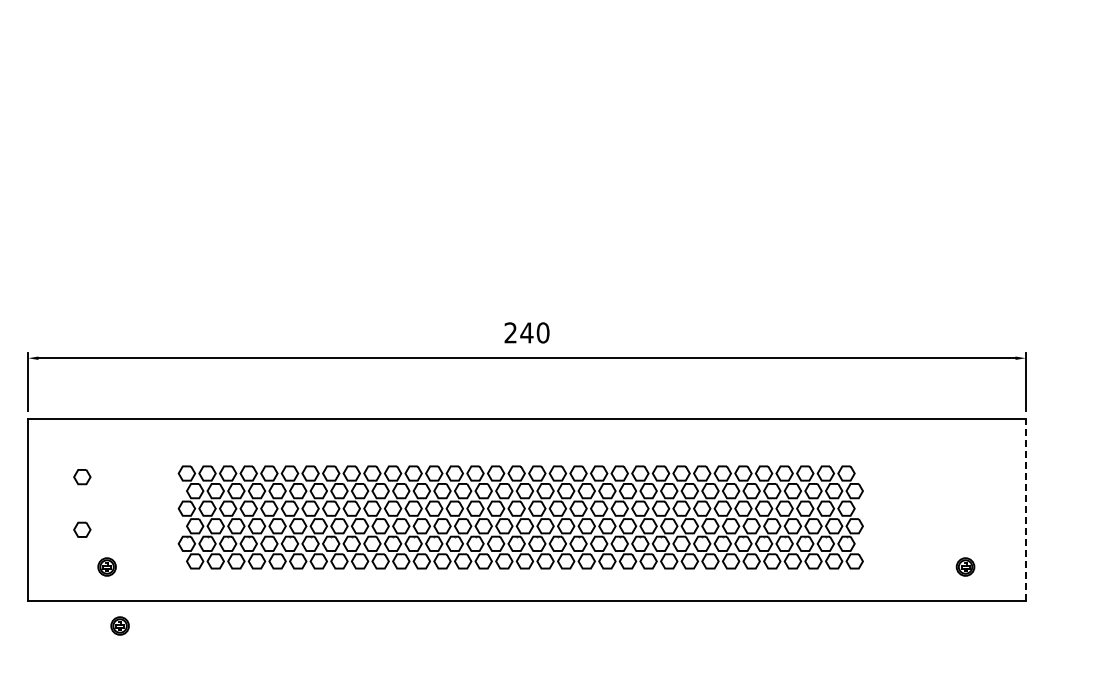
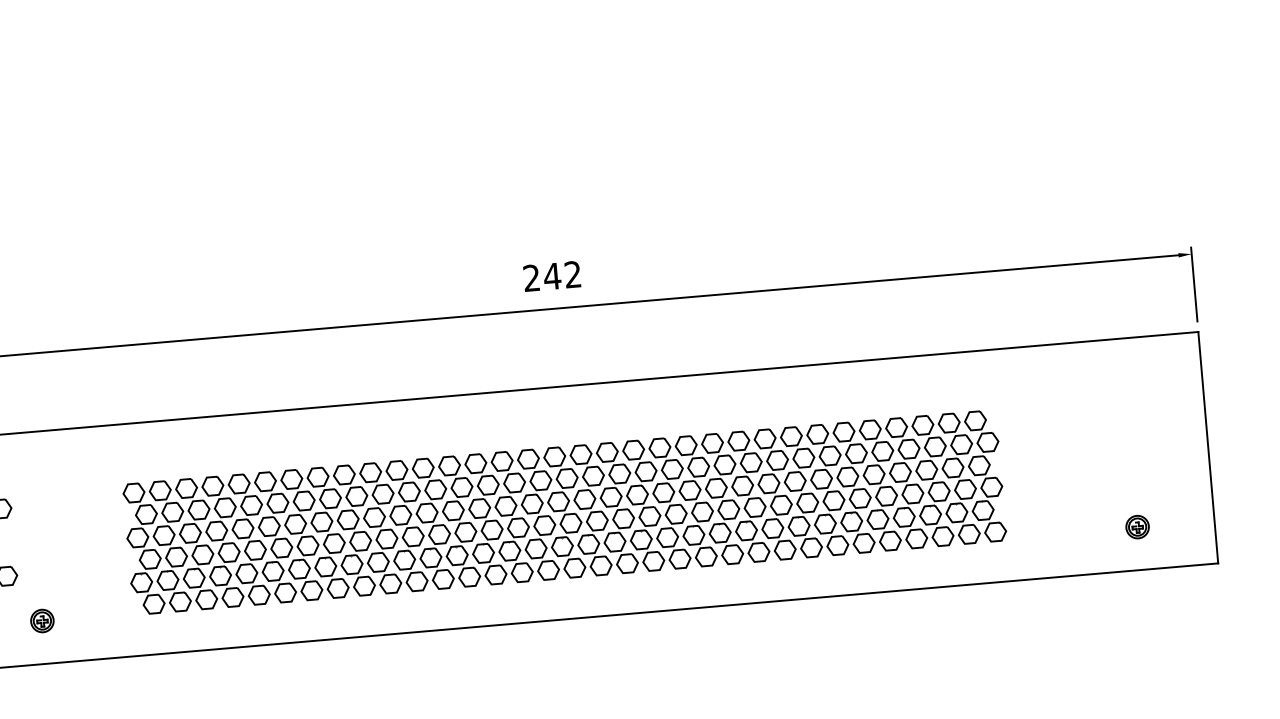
text: (542, 332) -> (572, 274), 240 -> 242
line: (1025, 509) -> (1207, 447), dashed -> solid
part: (119, 625) -> (64, 694), removed

